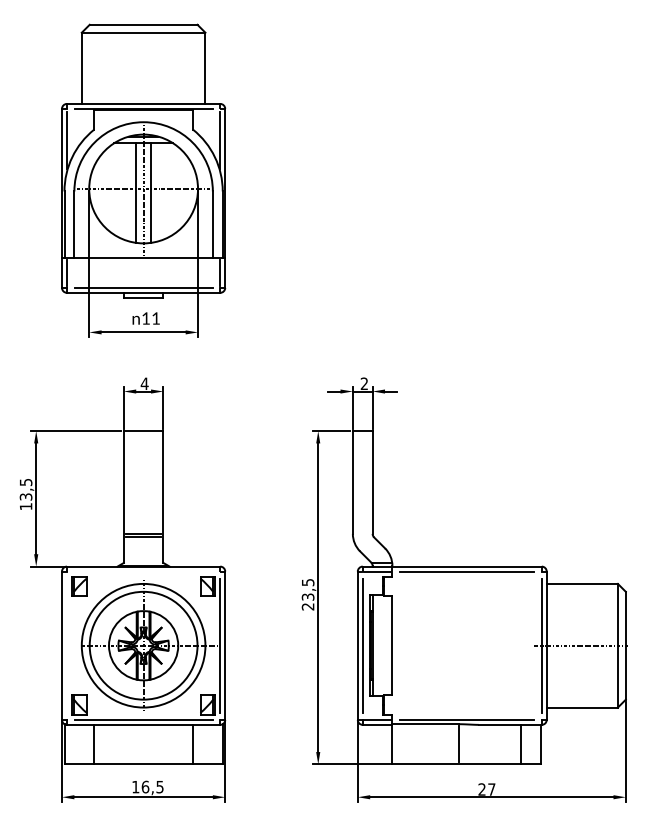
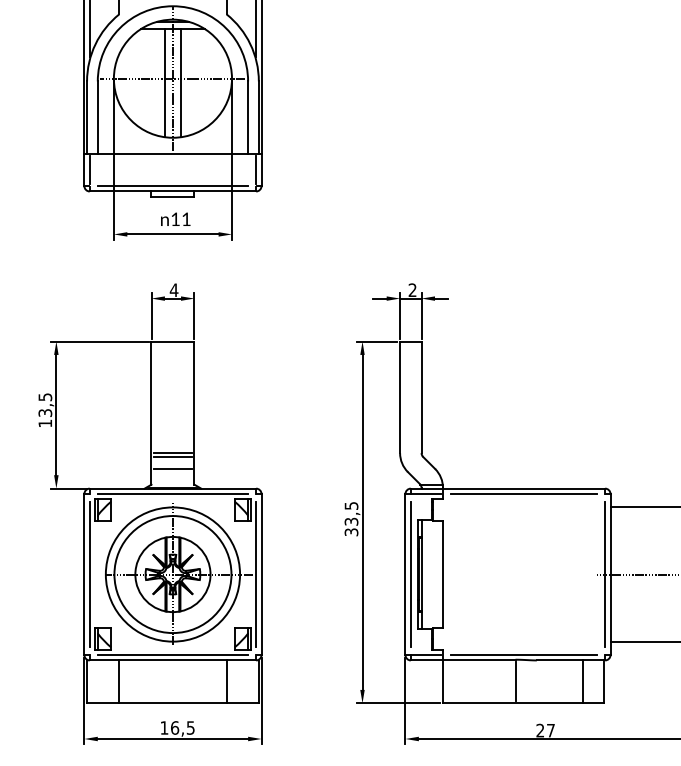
line: (143, 548) -> (172, 468), added
line: (143, 571) -> (172, 493), added
text: (308, 606) -> (351, 531), 23,5 -> 33,5
line: (66, 645) -> (89, 574), added

